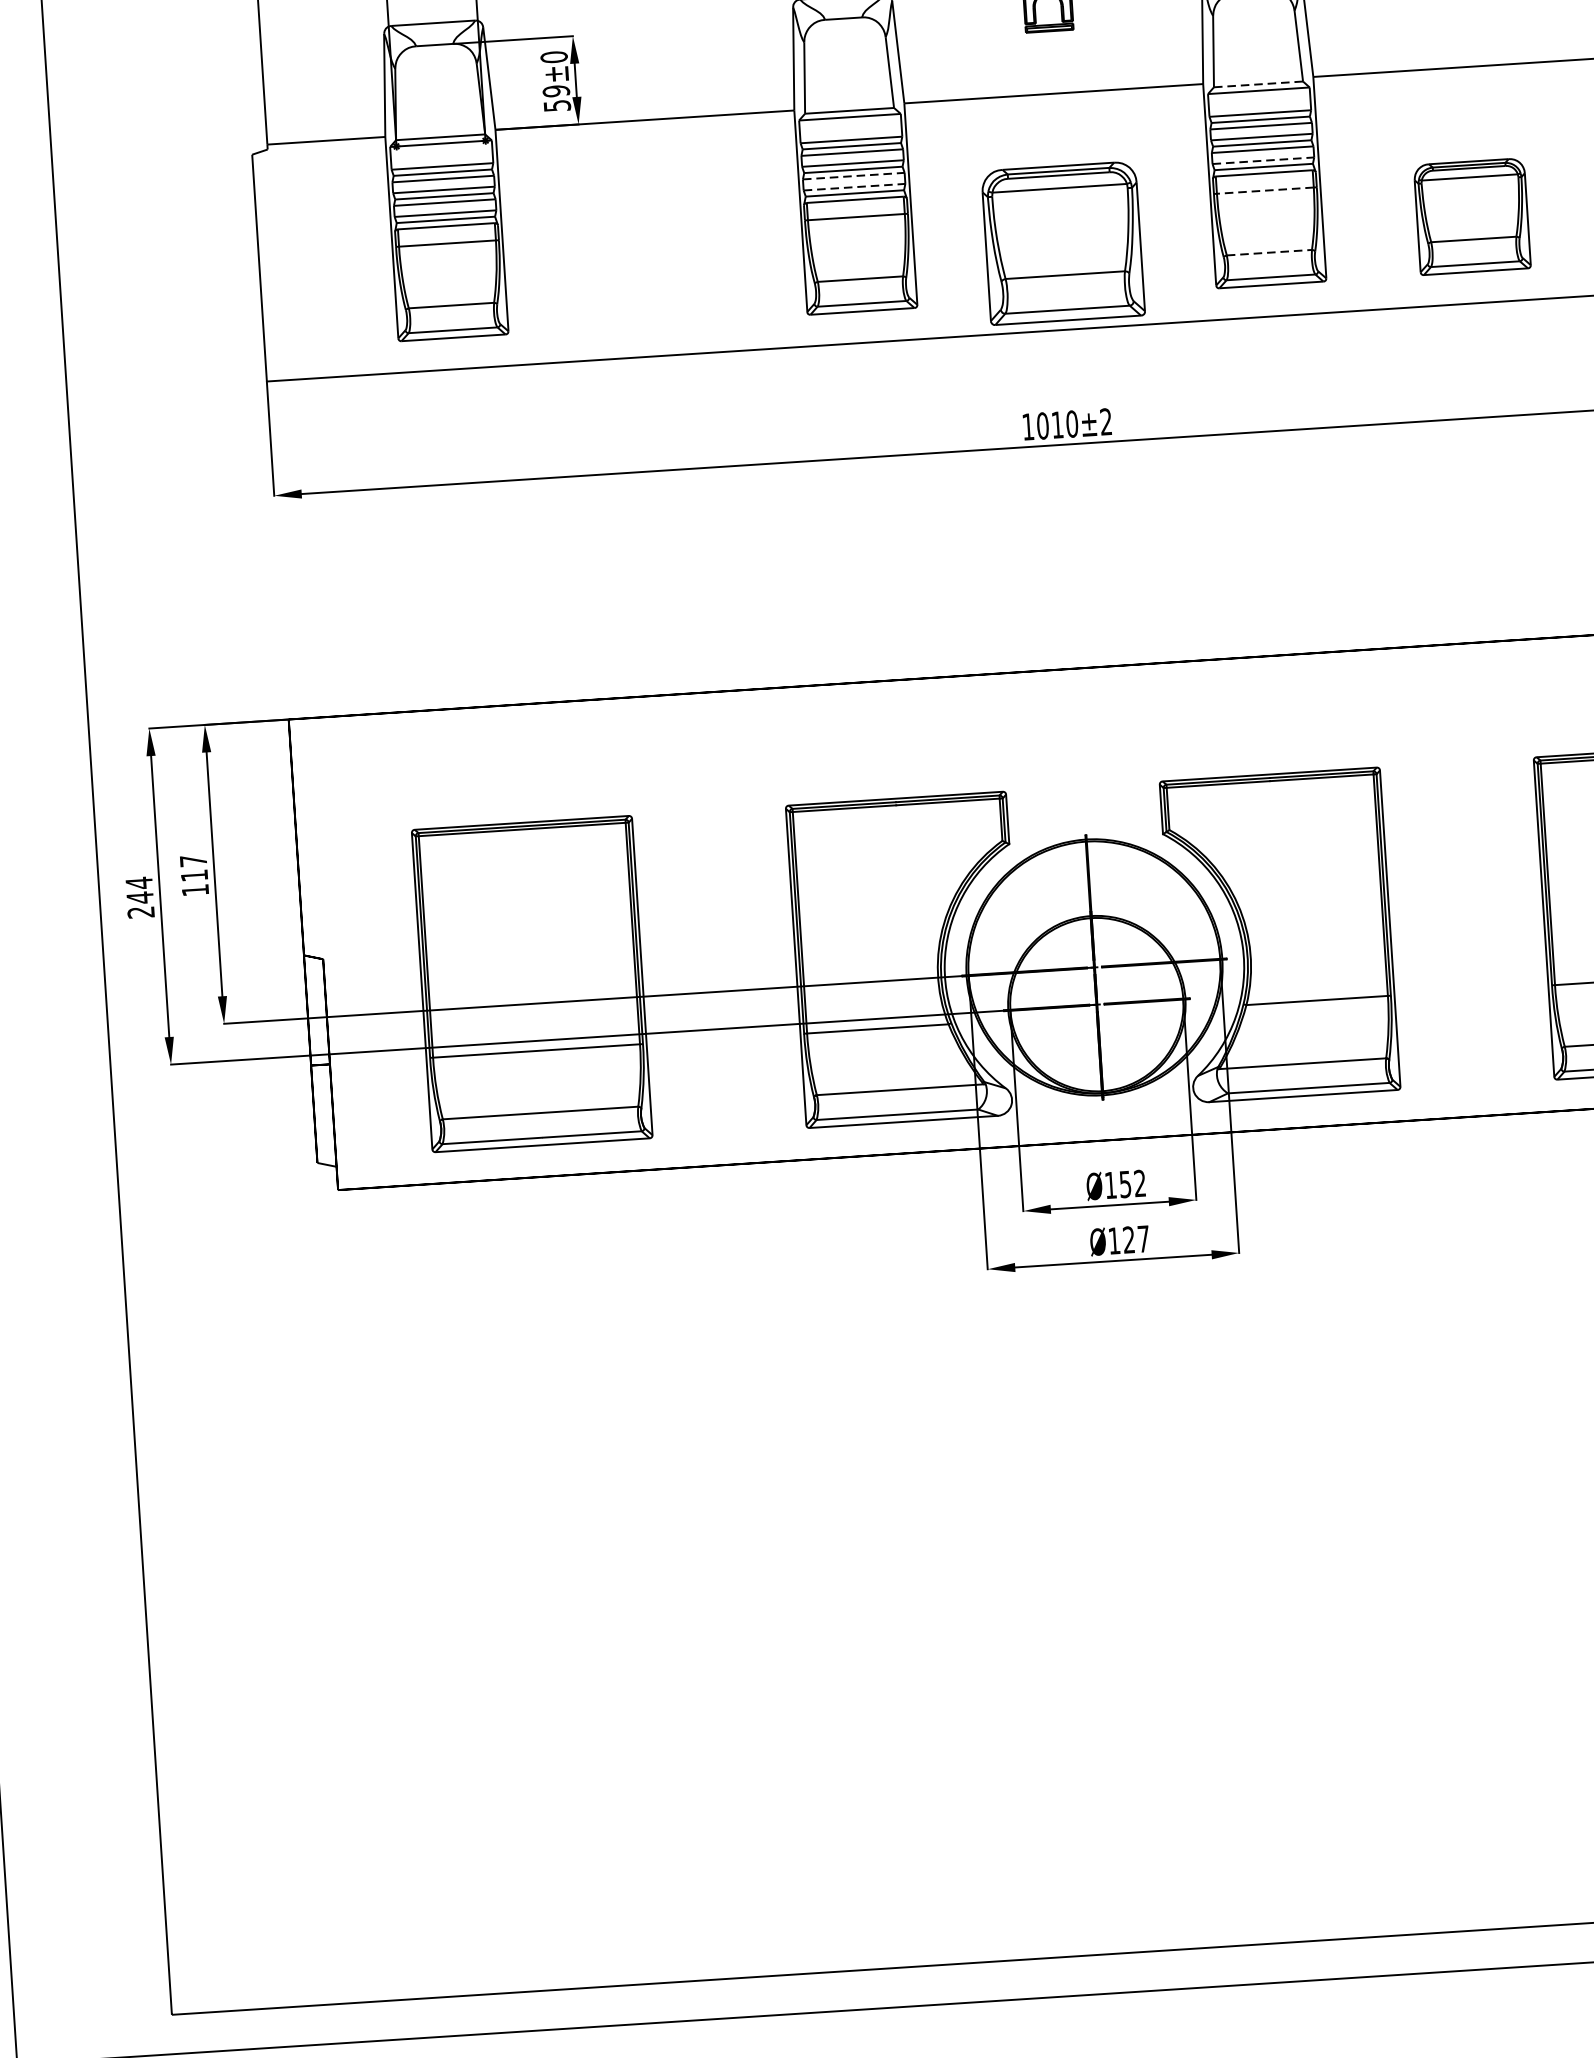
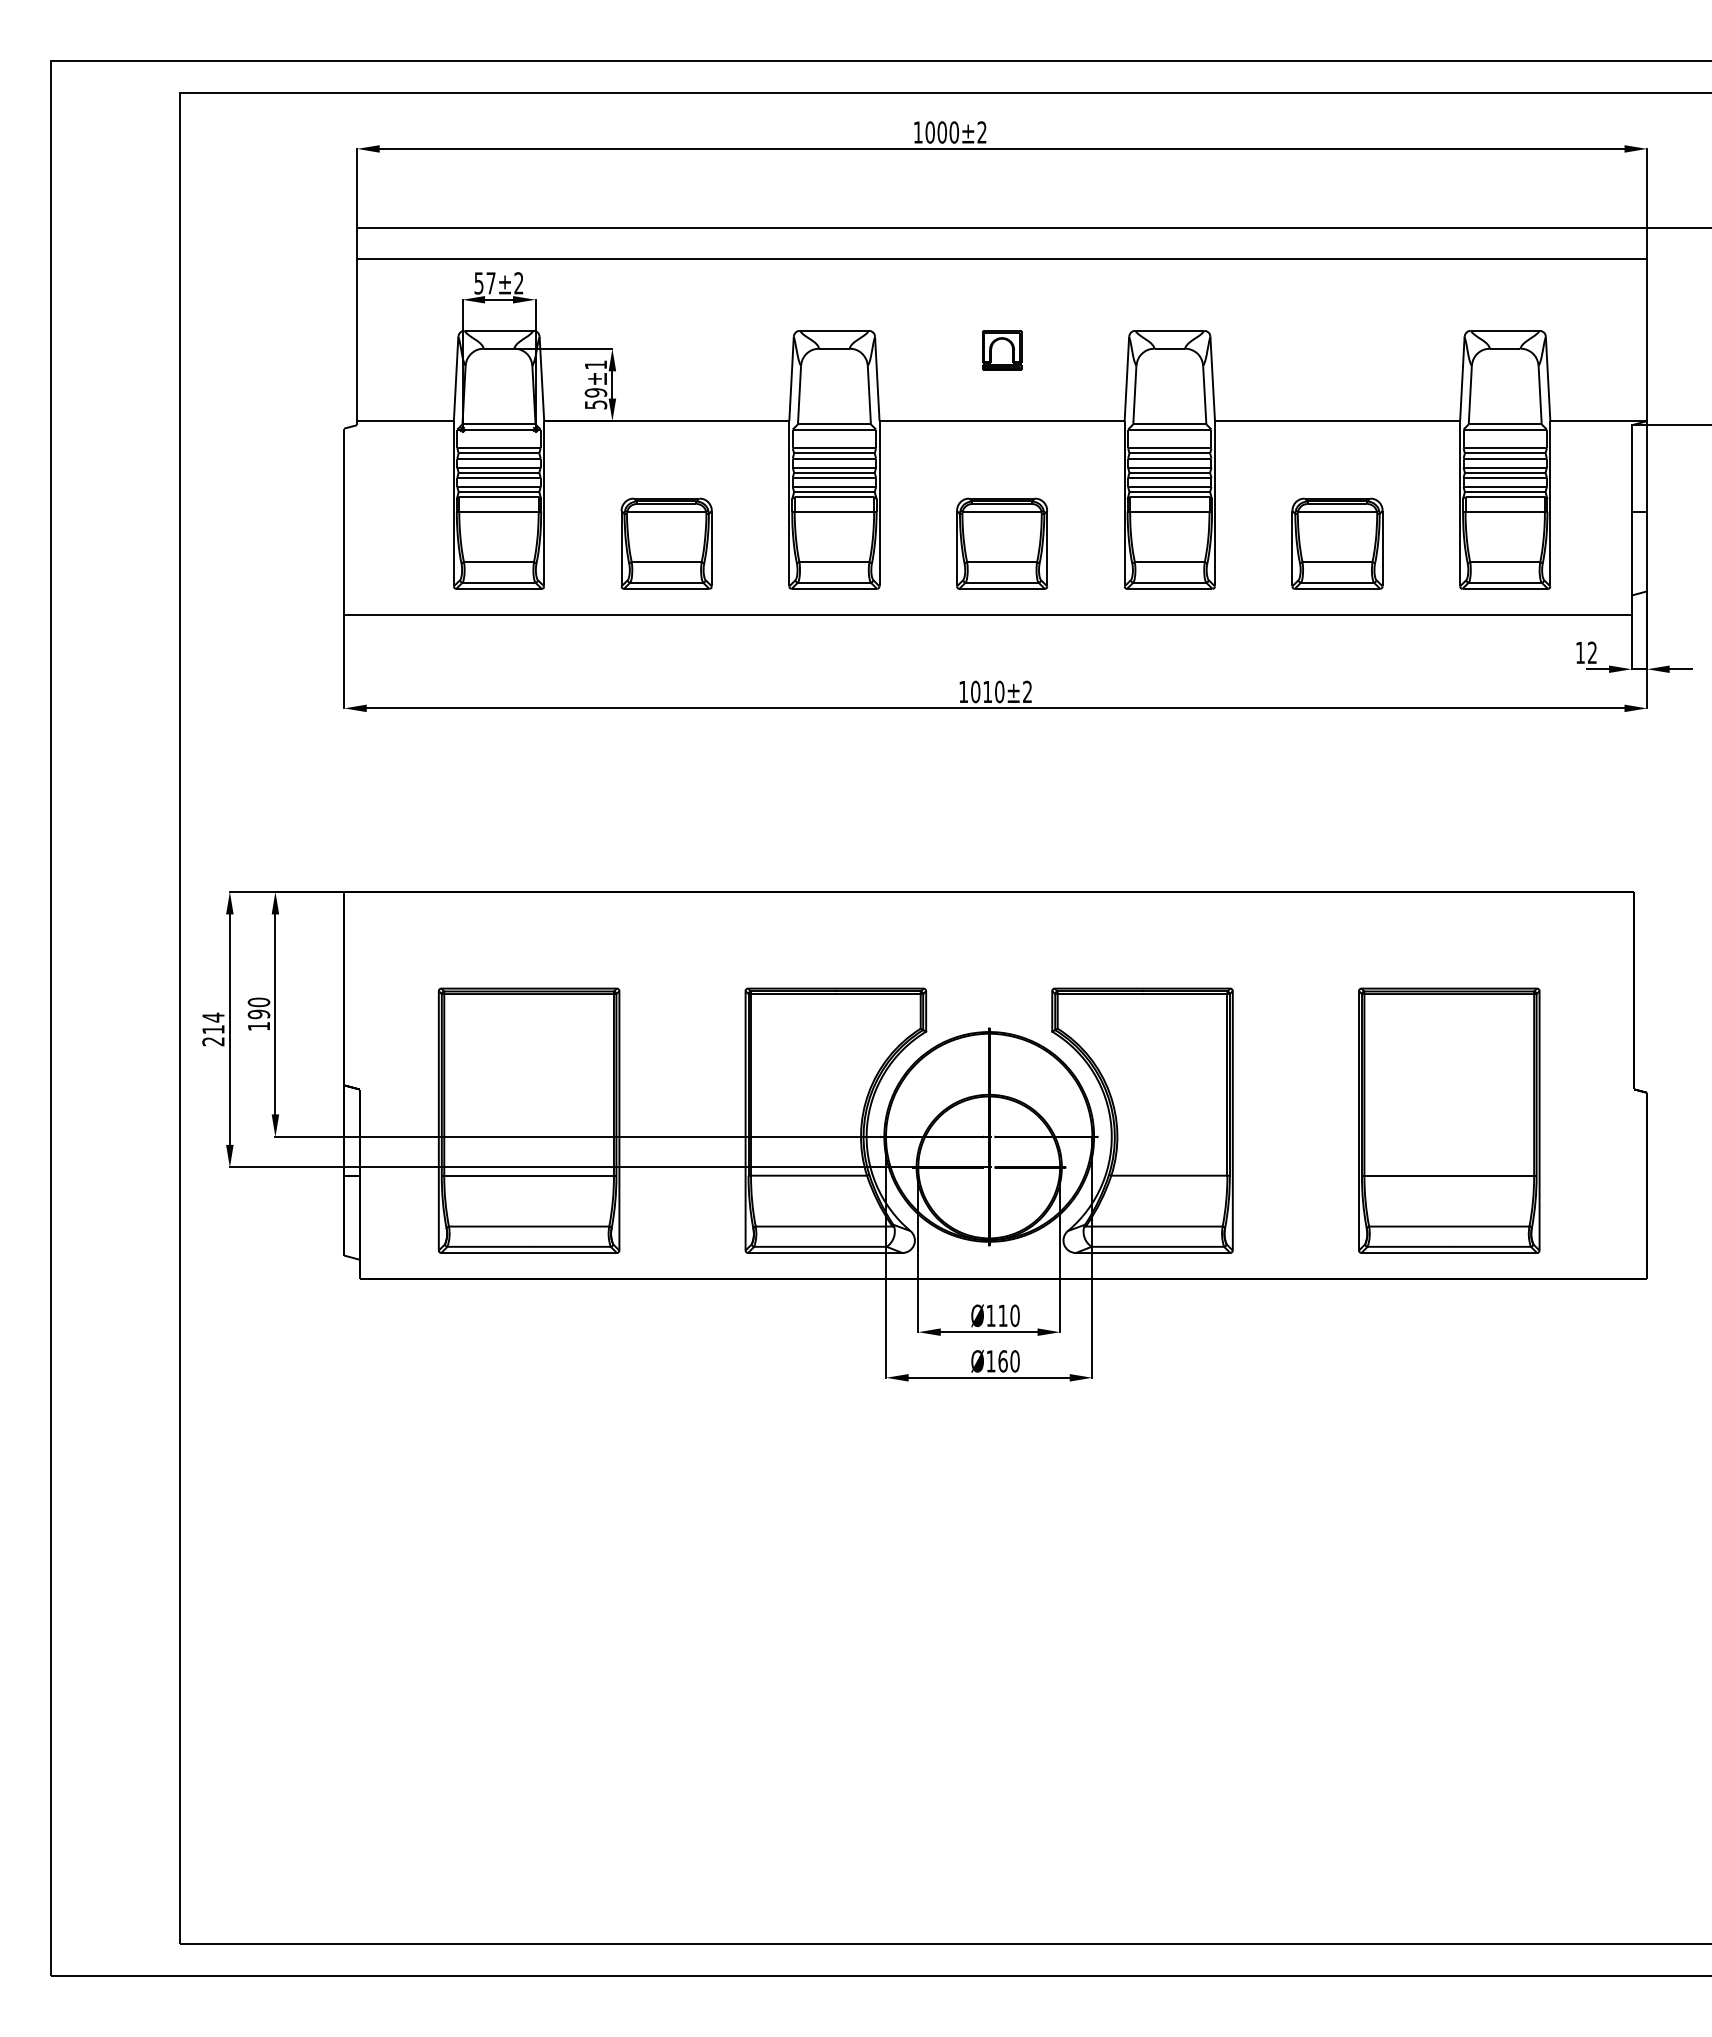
text: (553, 56) -> (595, 364), 59±0 -> 59±1
line: (1258, 84) -> (1169, 424), dashed -> solid
line: (1263, 160) -> (1169, 486), dashed -> solid
line: (853, 175) -> (834, 477), dashed -> solid
line: (854, 186) -> (834, 486), dashed -> solid
line: (1264, 190) -> (1169, 511), dashed -> solid
part: (1063, 242) -> (1002, 543), size x0.71
line: (1268, 252) -> (1169, 562), dashed -> solid
part: (654, 269) -> (666, 543), added
text: (193, 868) -> (258, 1008), 117 -> 190
text: (140, 897) -> (213, 1029), 244 -> 214
text: (1132, 1183) -> (1008, 1315), Ø152 -> Ø110
text: (1135, 1239) -> (1008, 1361), Ø127 -> Ø160

